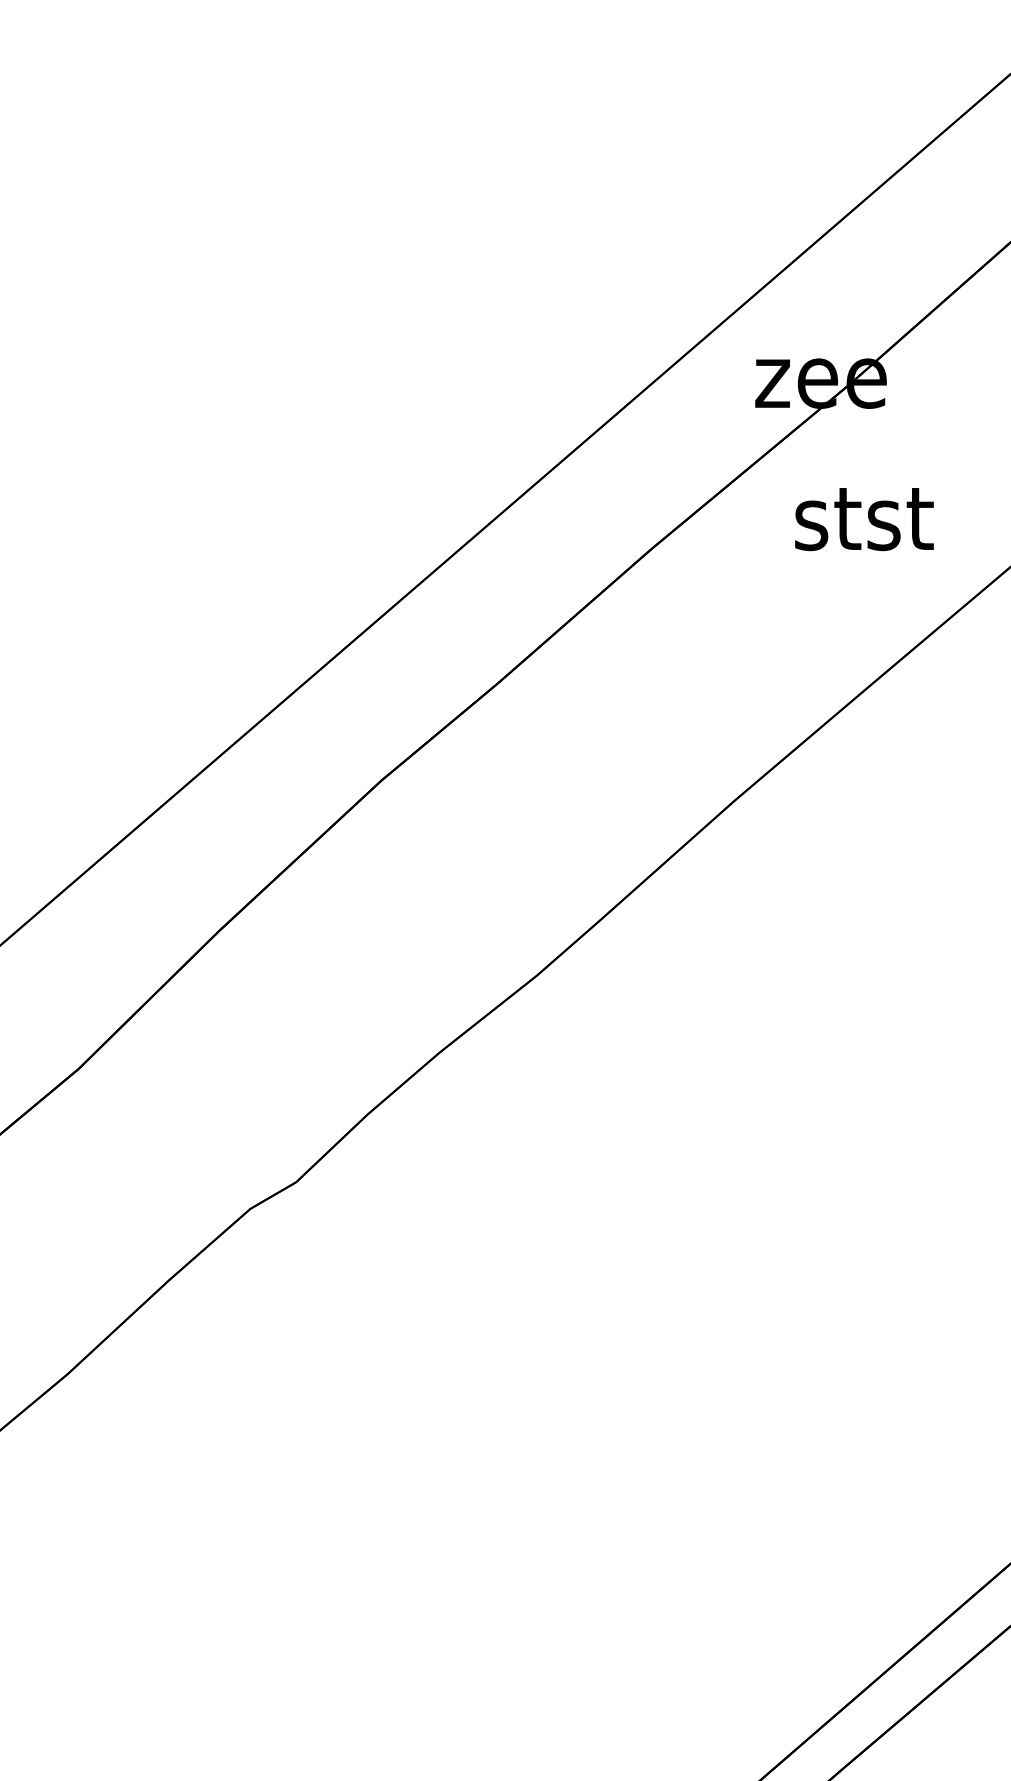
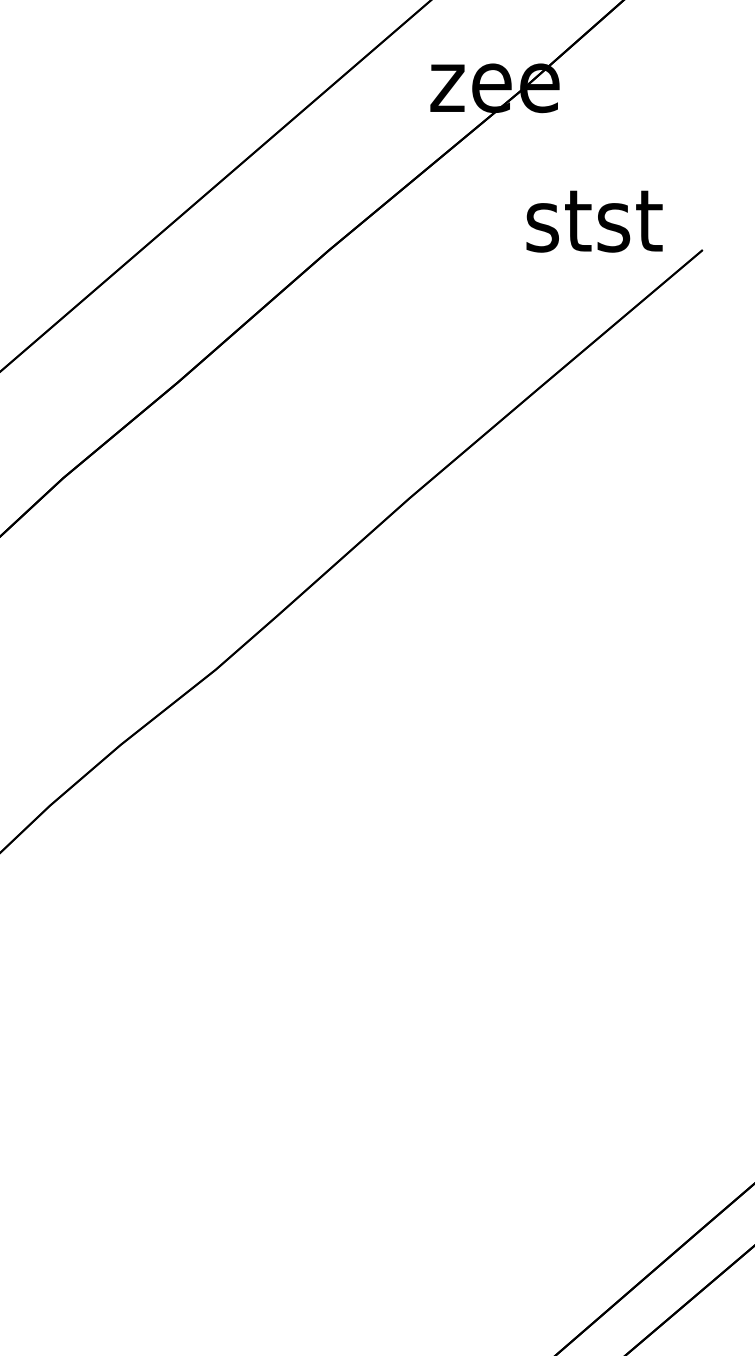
text: (864, 519) -> (594, 221), moved

